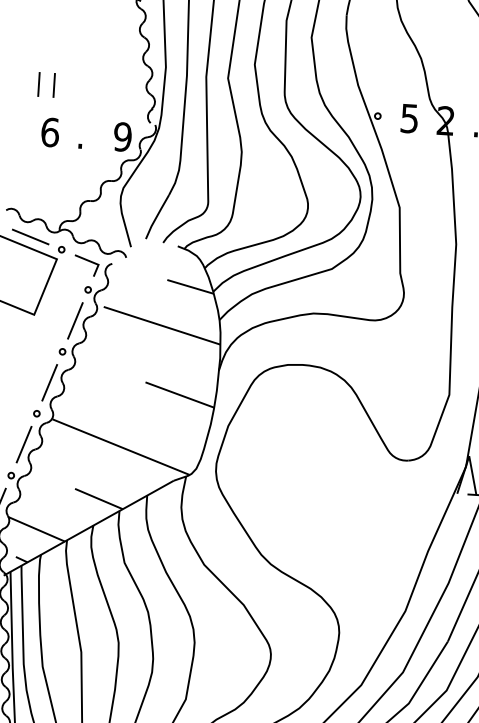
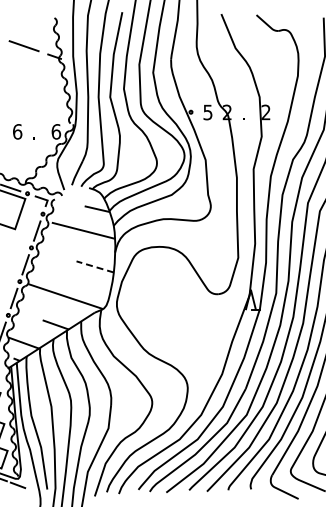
part: (45, 84) -> (13, 106), removed
text: (123, 136) -> (56, 131), 9 -> 6
line: (178, 394) -> (94, 266), solid -> dashed

